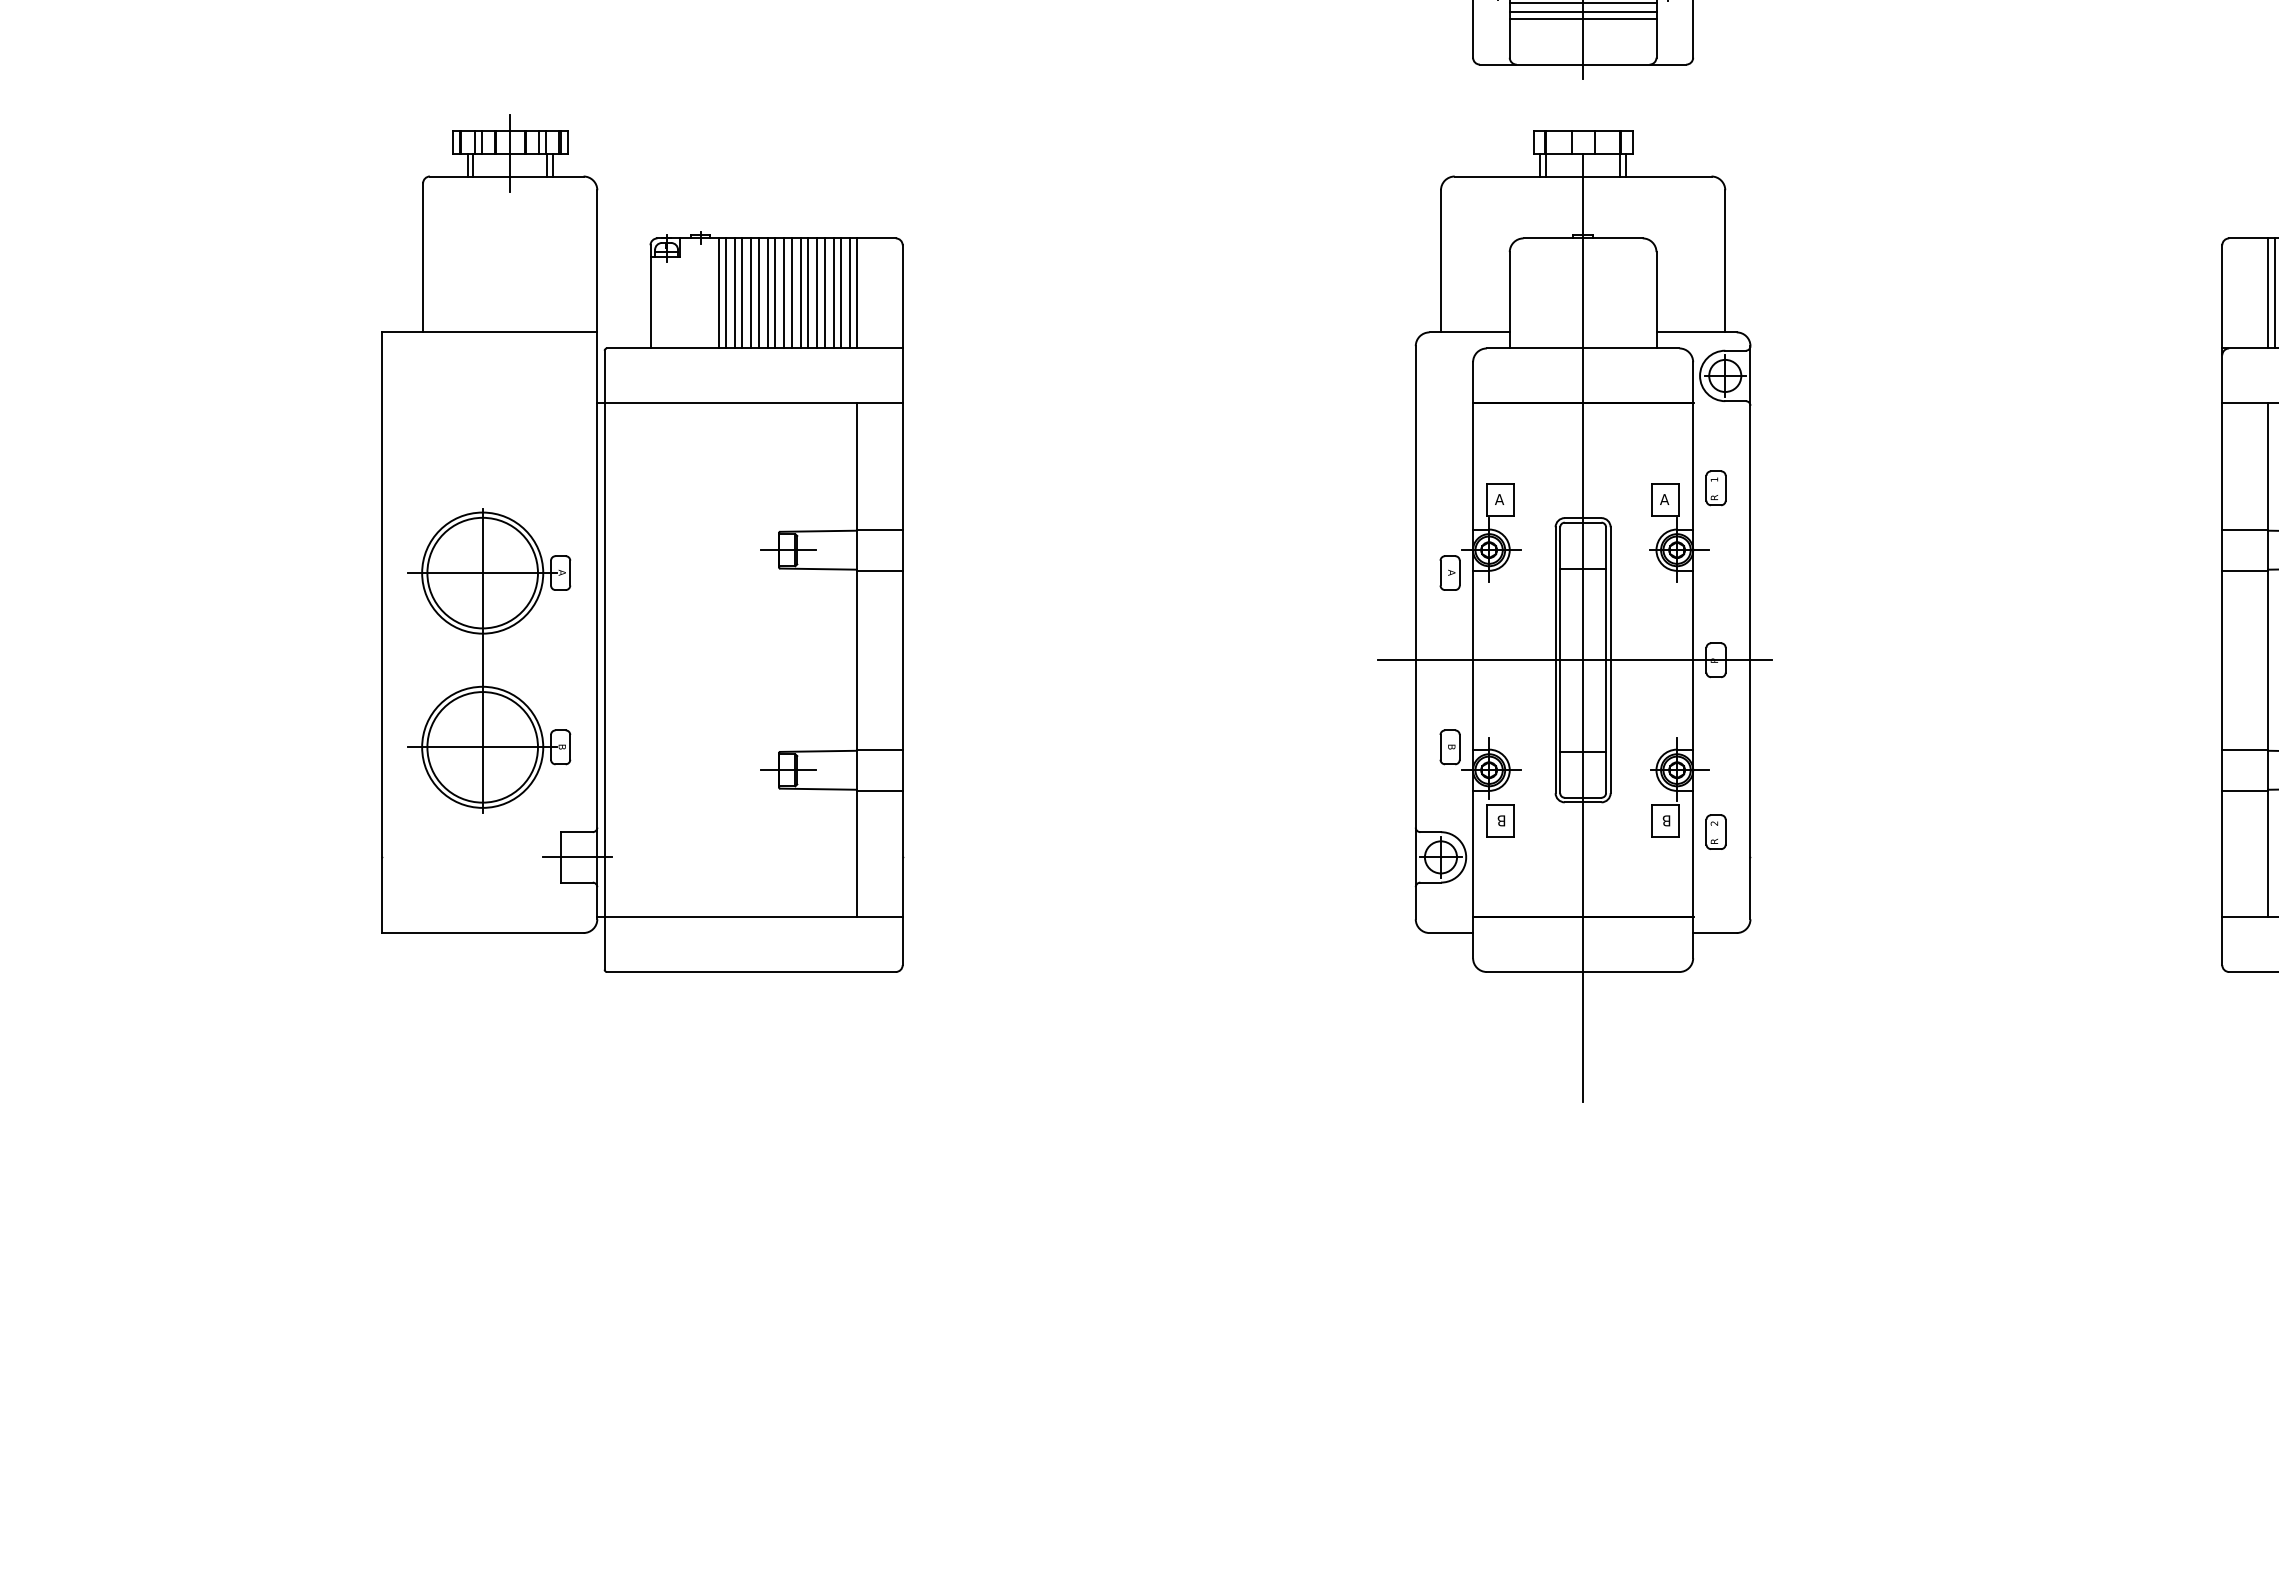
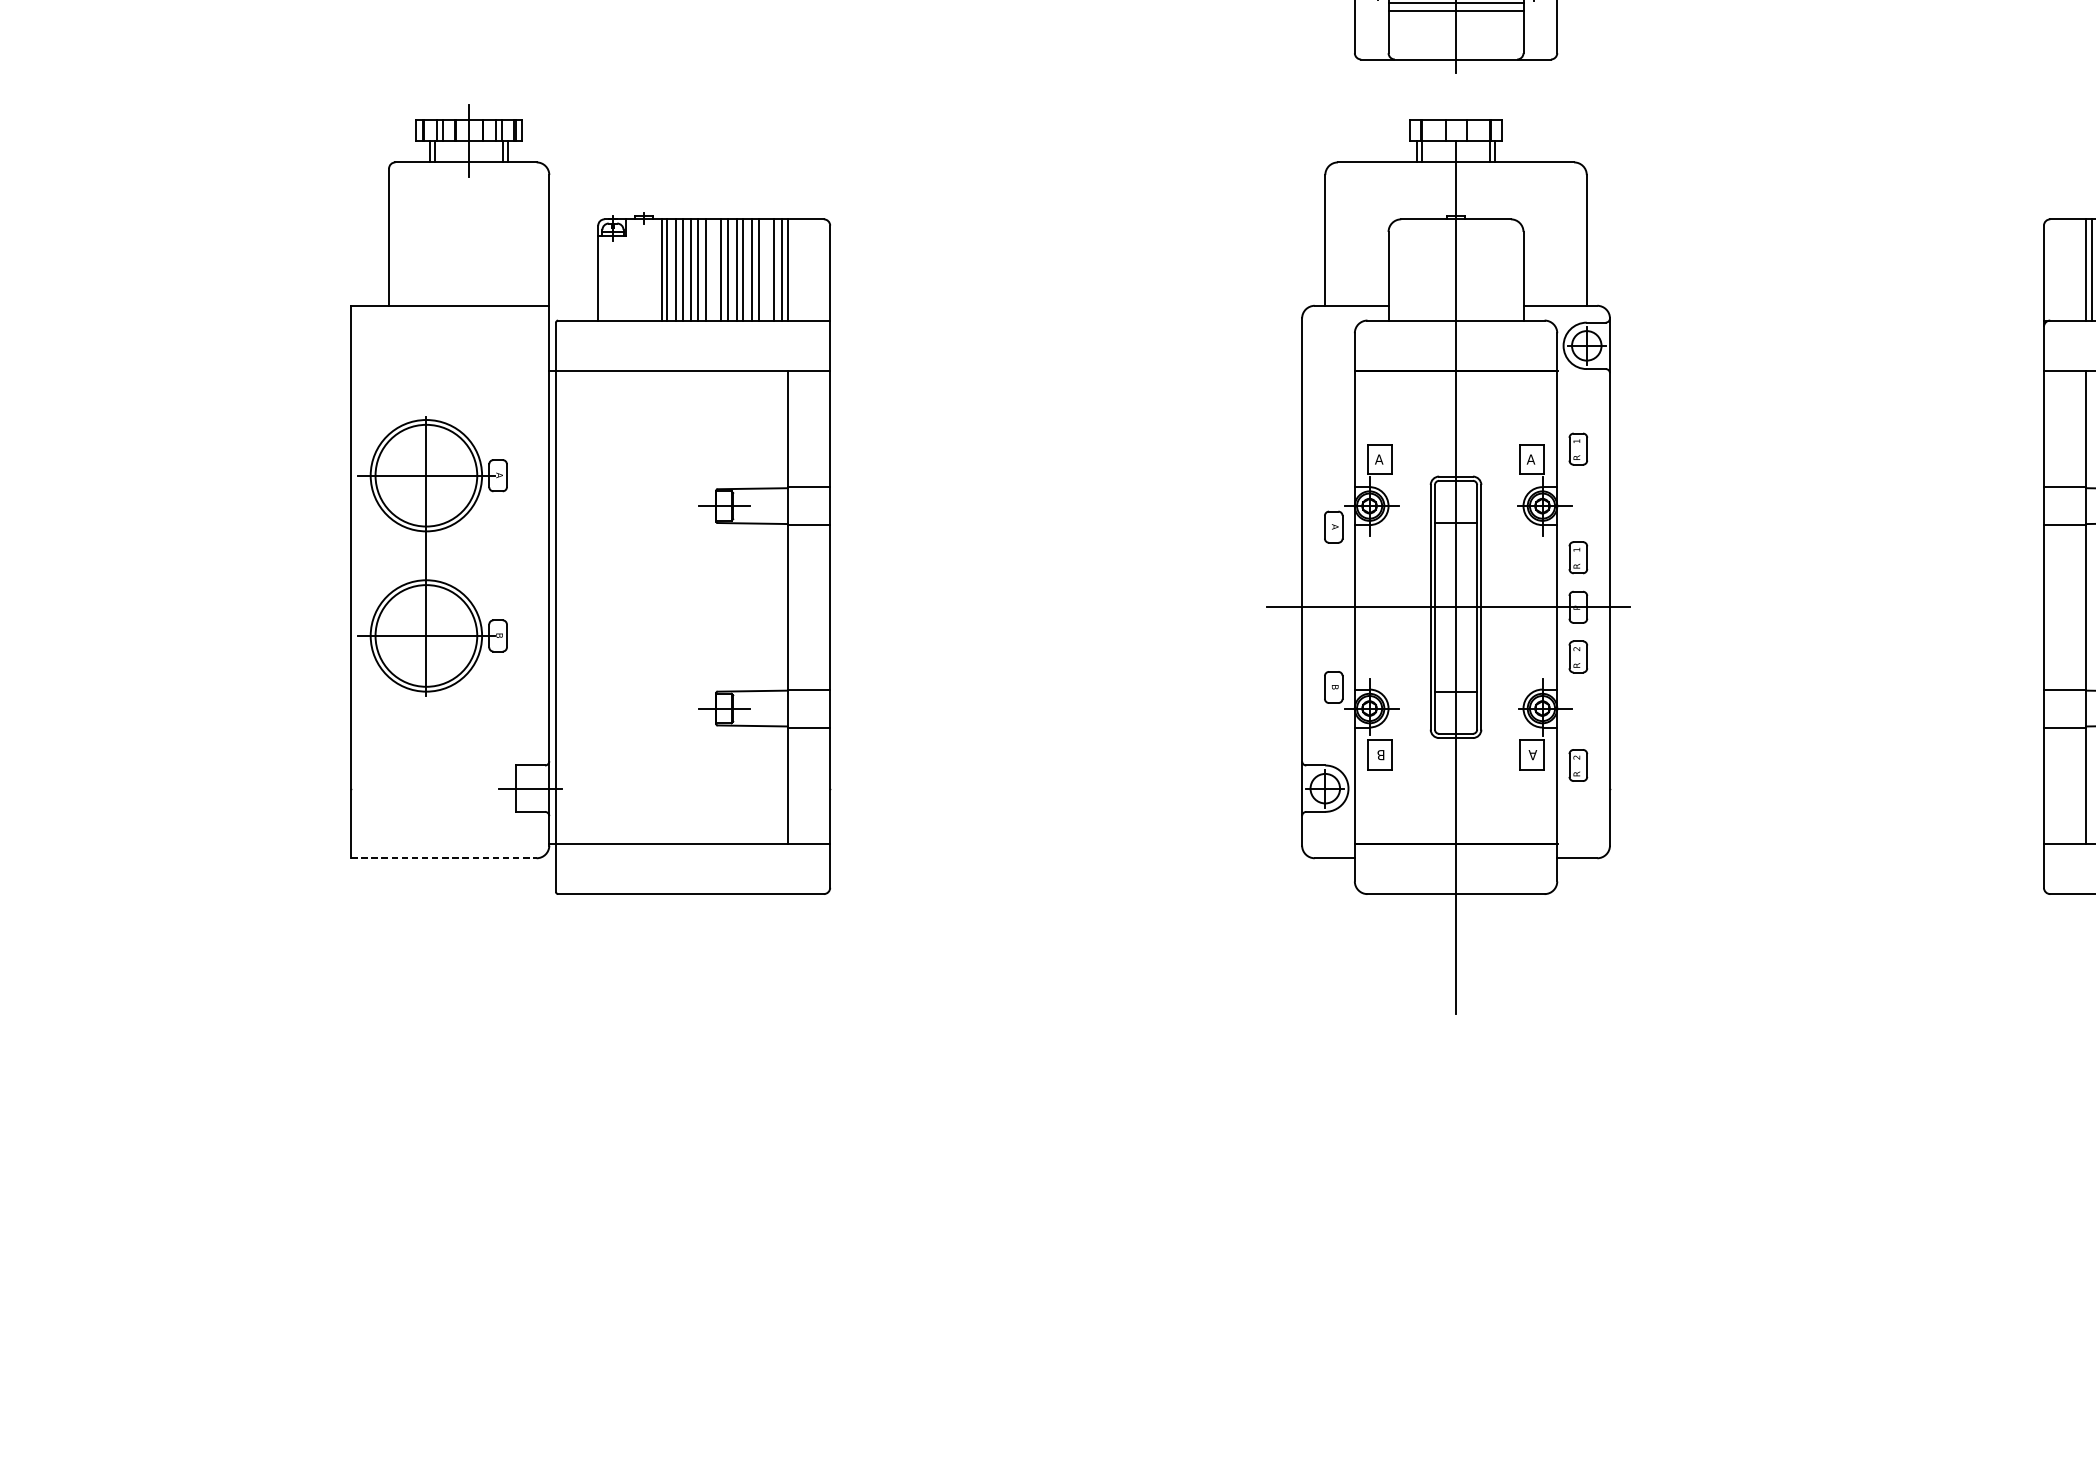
line: (1582, 18) -> (1455, 17), removed
line: (775, 293) -> (713, 270), removed
line: (833, 293) -> (766, 270), removed
part: (1715, 606) -> (1577, 557), added
part: (489, 660) -> (432, 556), moved
part: (1715, 713) -> (1577, 656), added
text: (1666, 820) -> (1532, 754), B -> A
line: (482, 933) -> (443, 858), solid -> dashed

